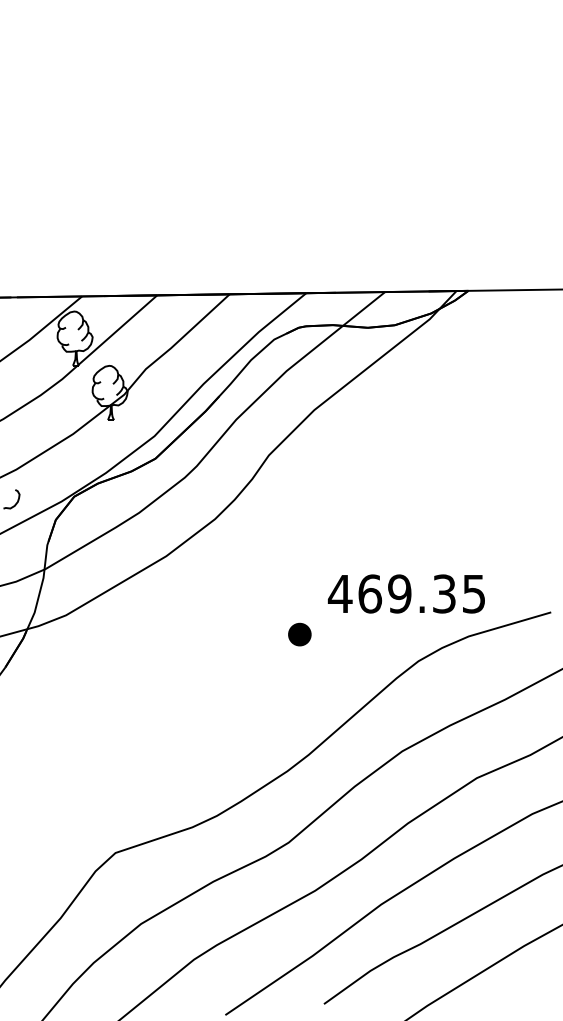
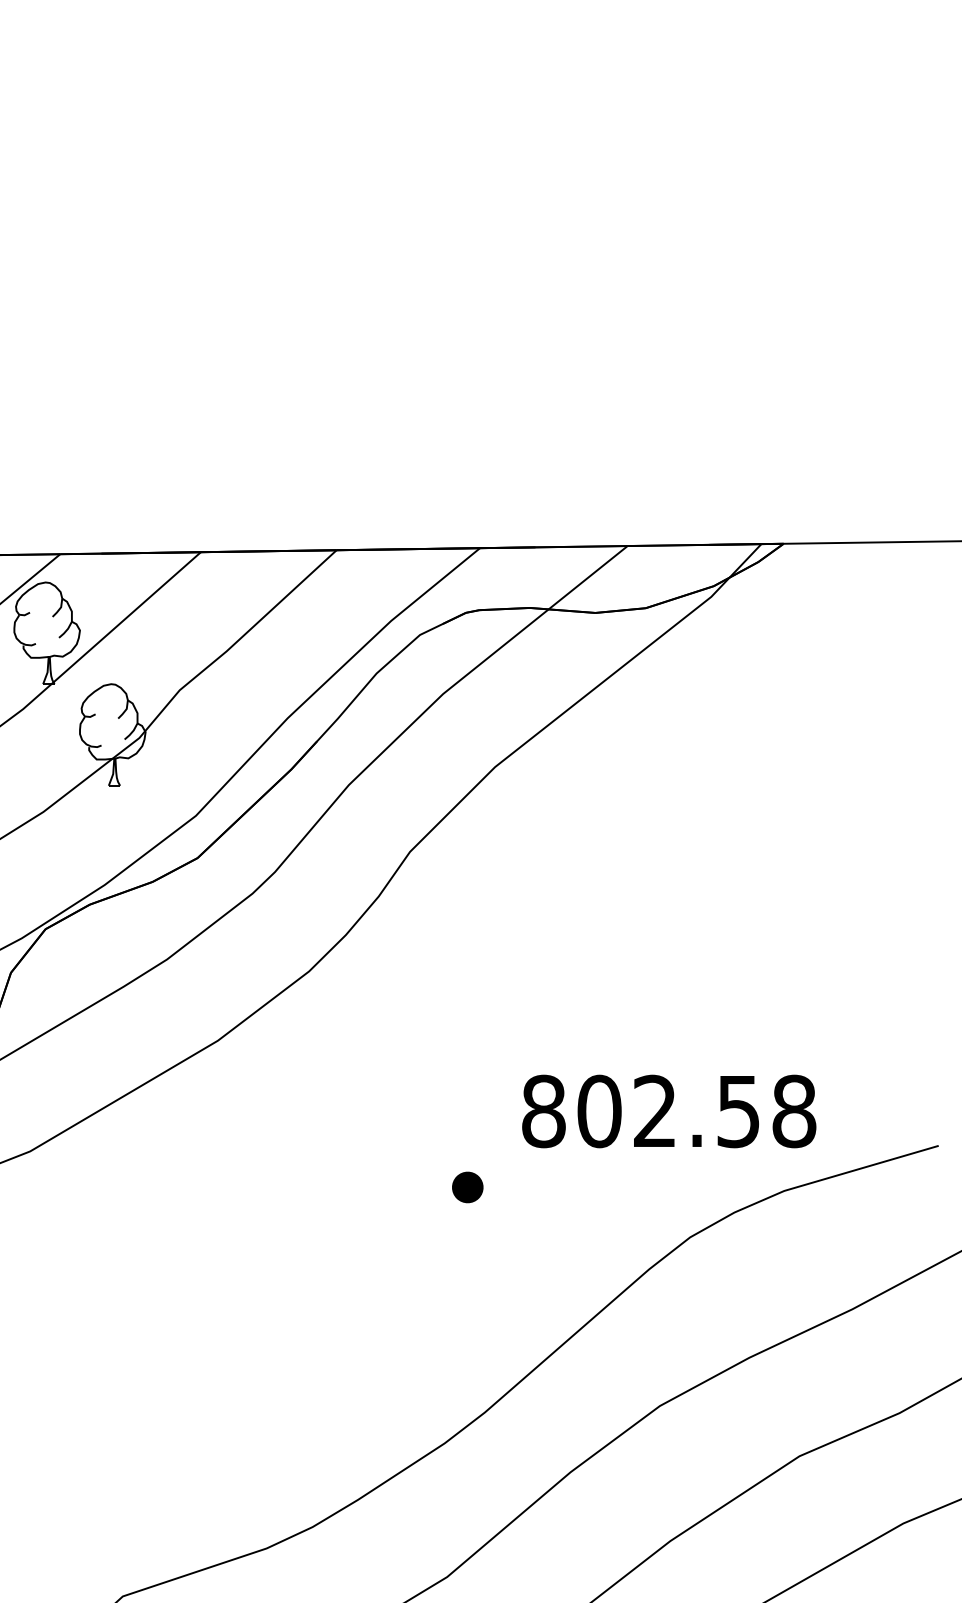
text: (406, 593) -> (667, 1110), 469.35 -> 802.58
part: (299, 634) -> (467, 1187), size x0.71

